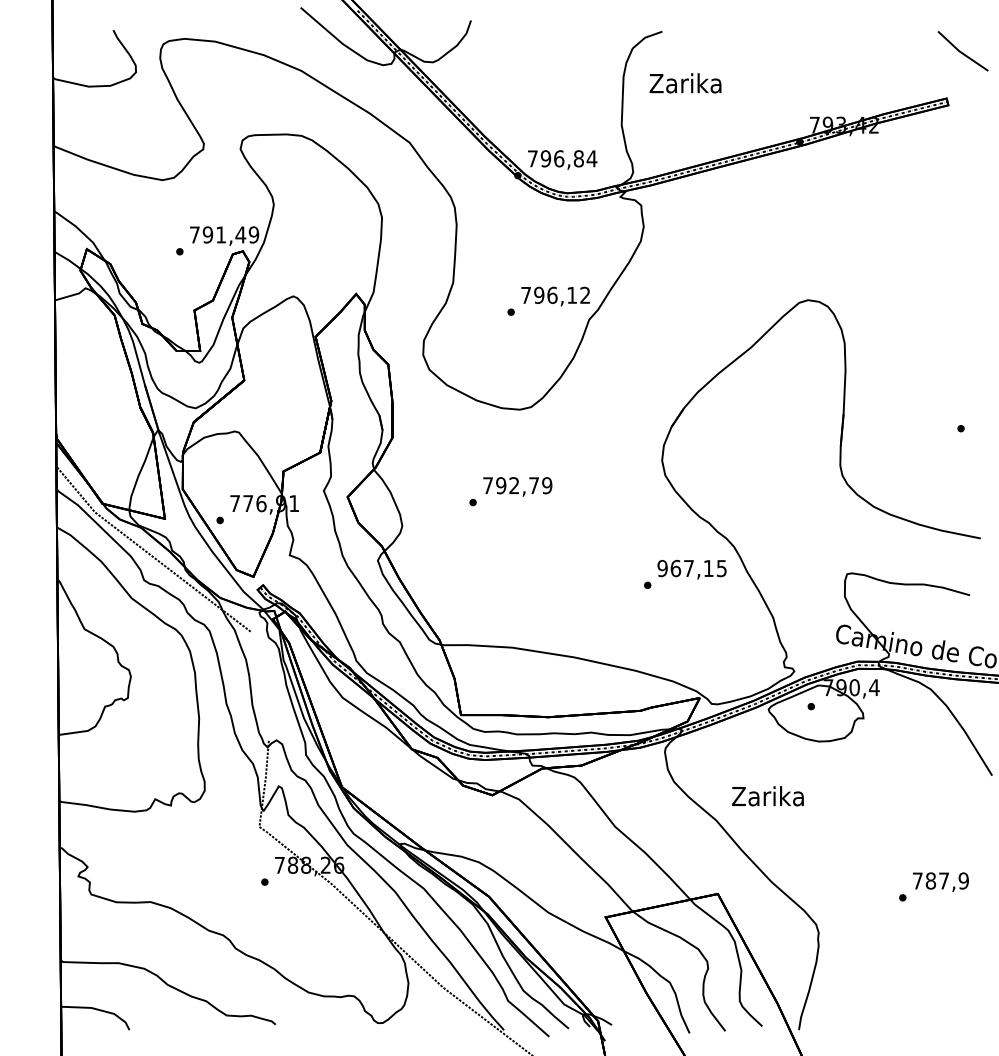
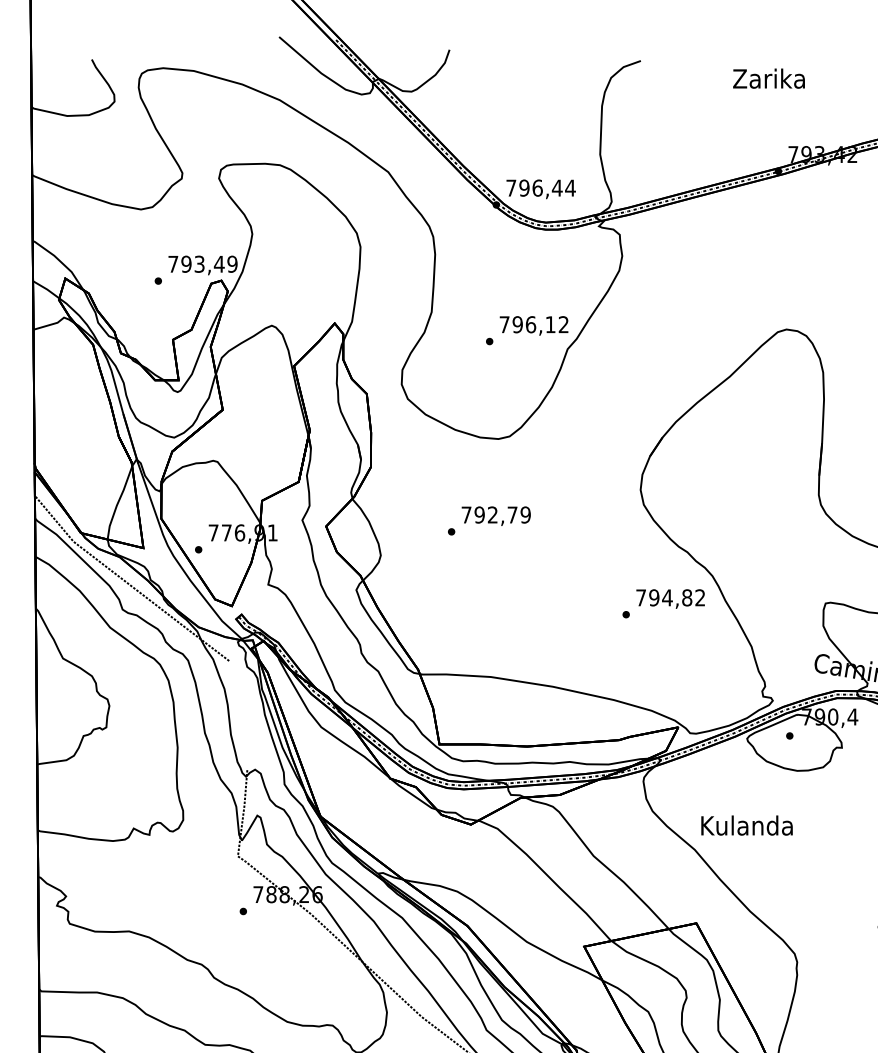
text: (685, 83) -> (769, 78), moved
text: (578, 158) -> (557, 187), 796,84 -> 796,44
text: (221, 234) -> (200, 263), 791,49 -> 793,49
text: (691, 568) -> (670, 597), 967,15 -> 794,82
text: (768, 796) -> (747, 825), Zarika -> Kulanda

